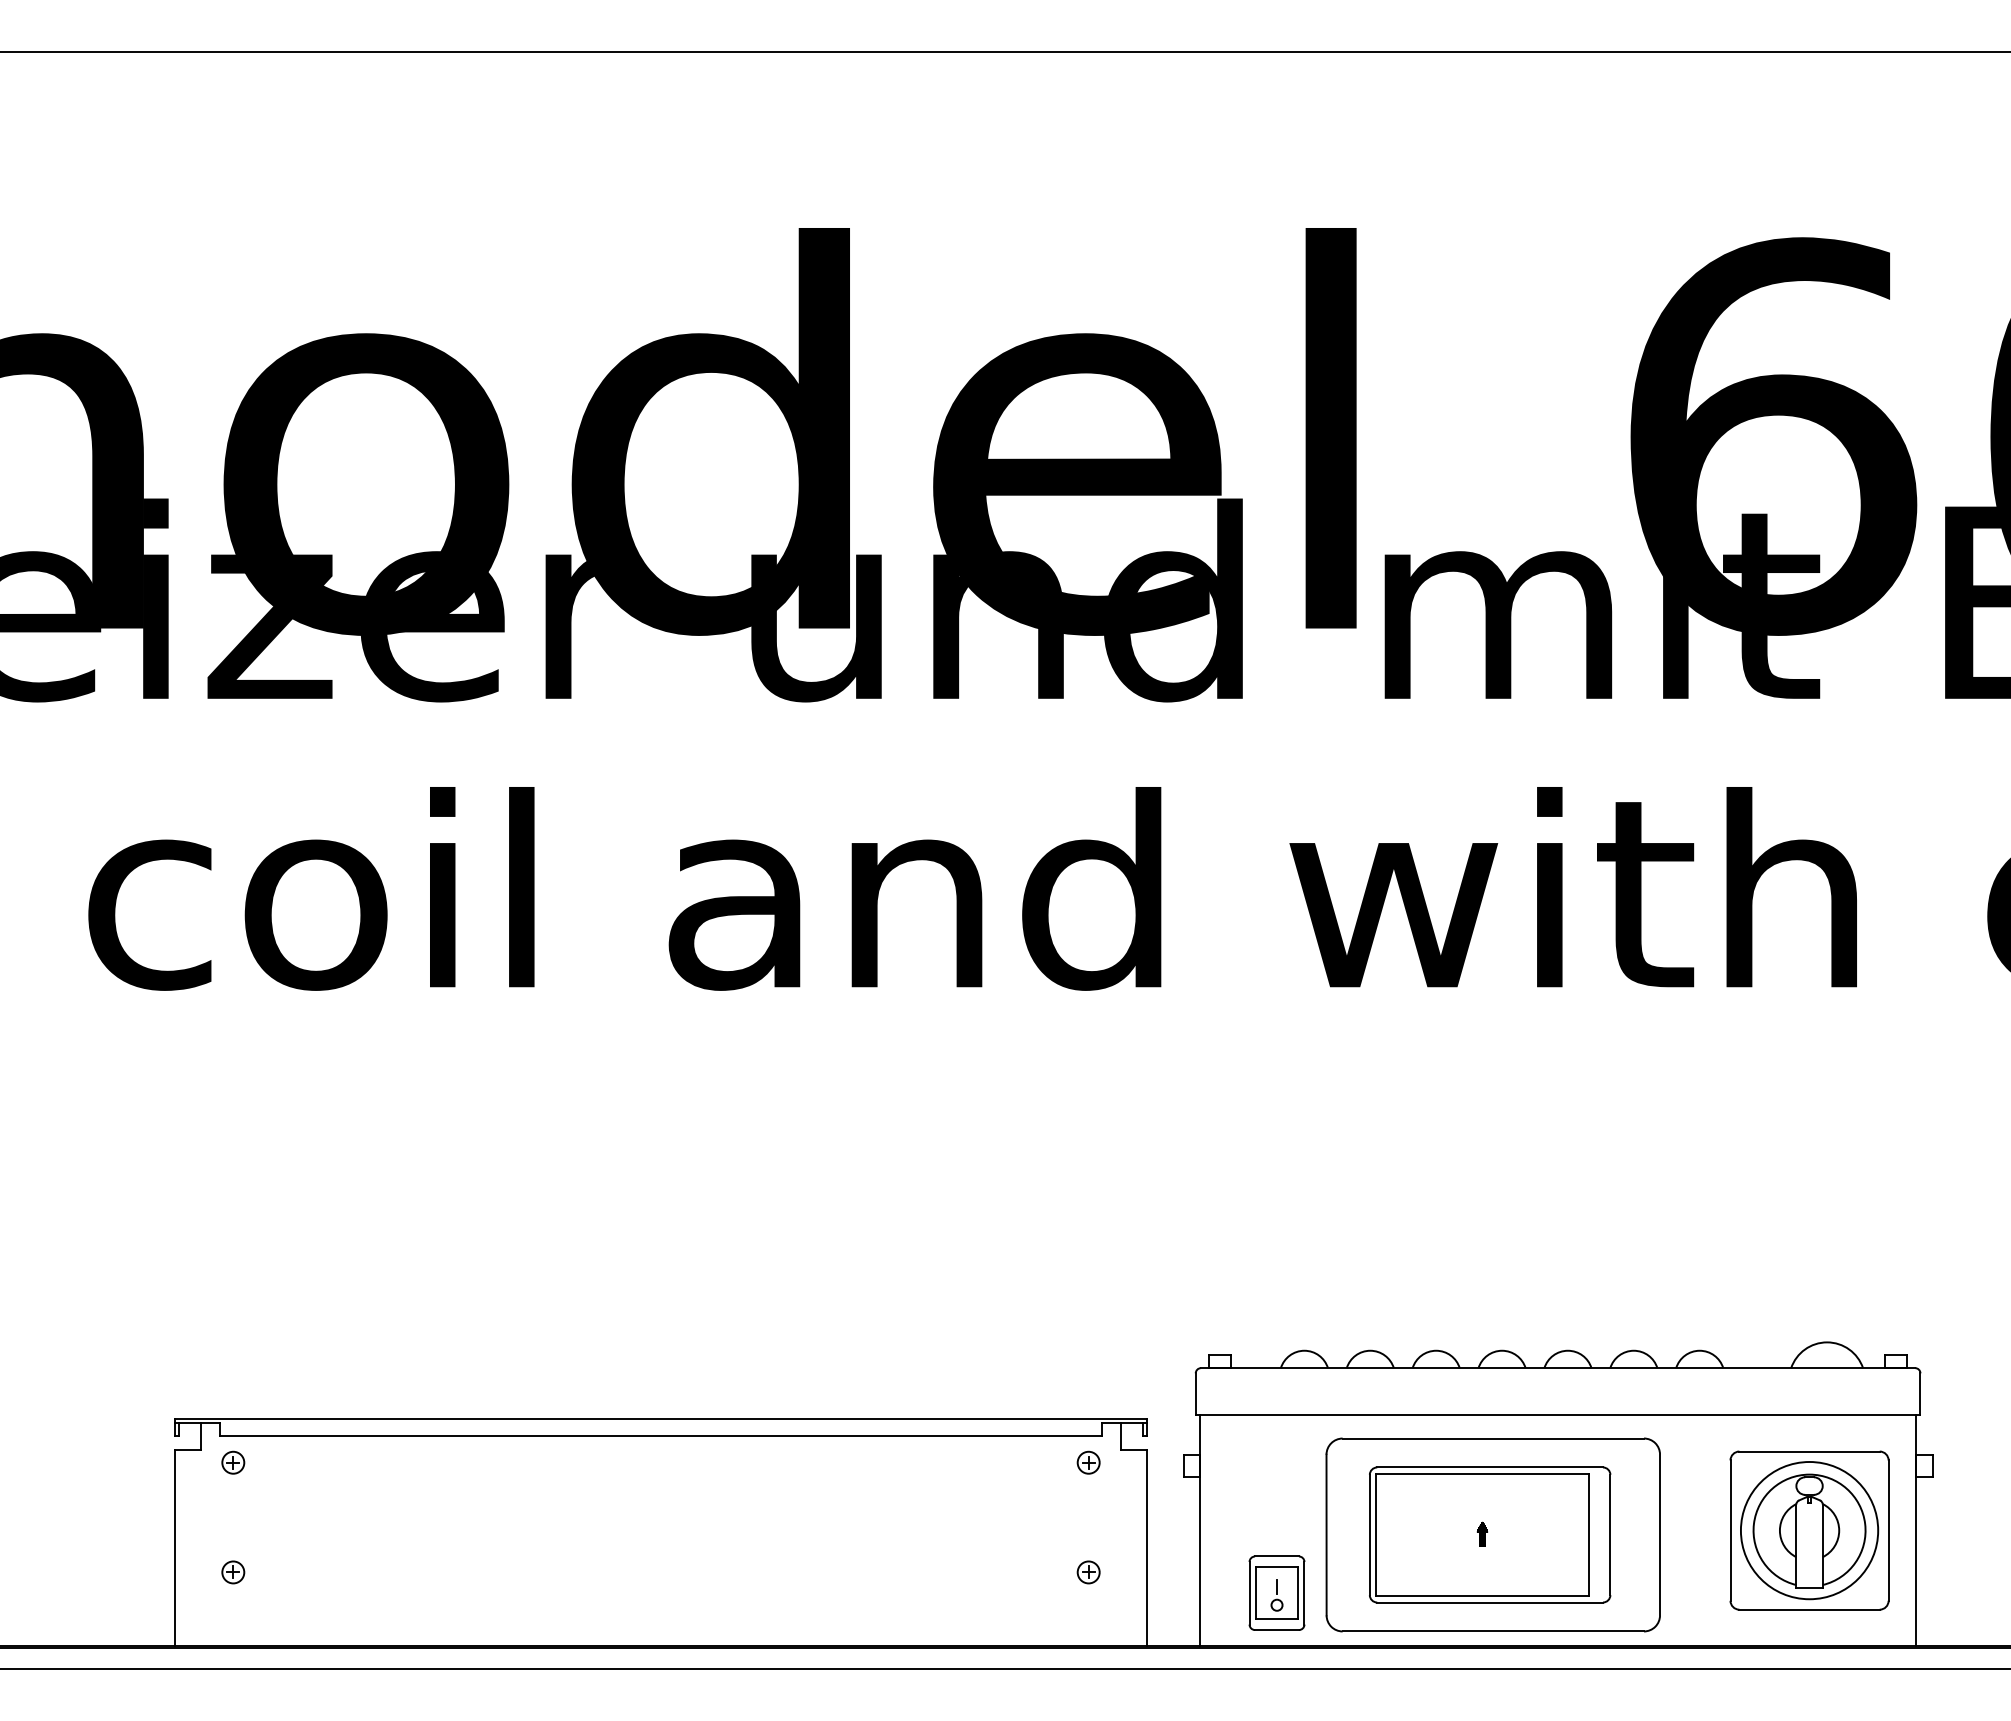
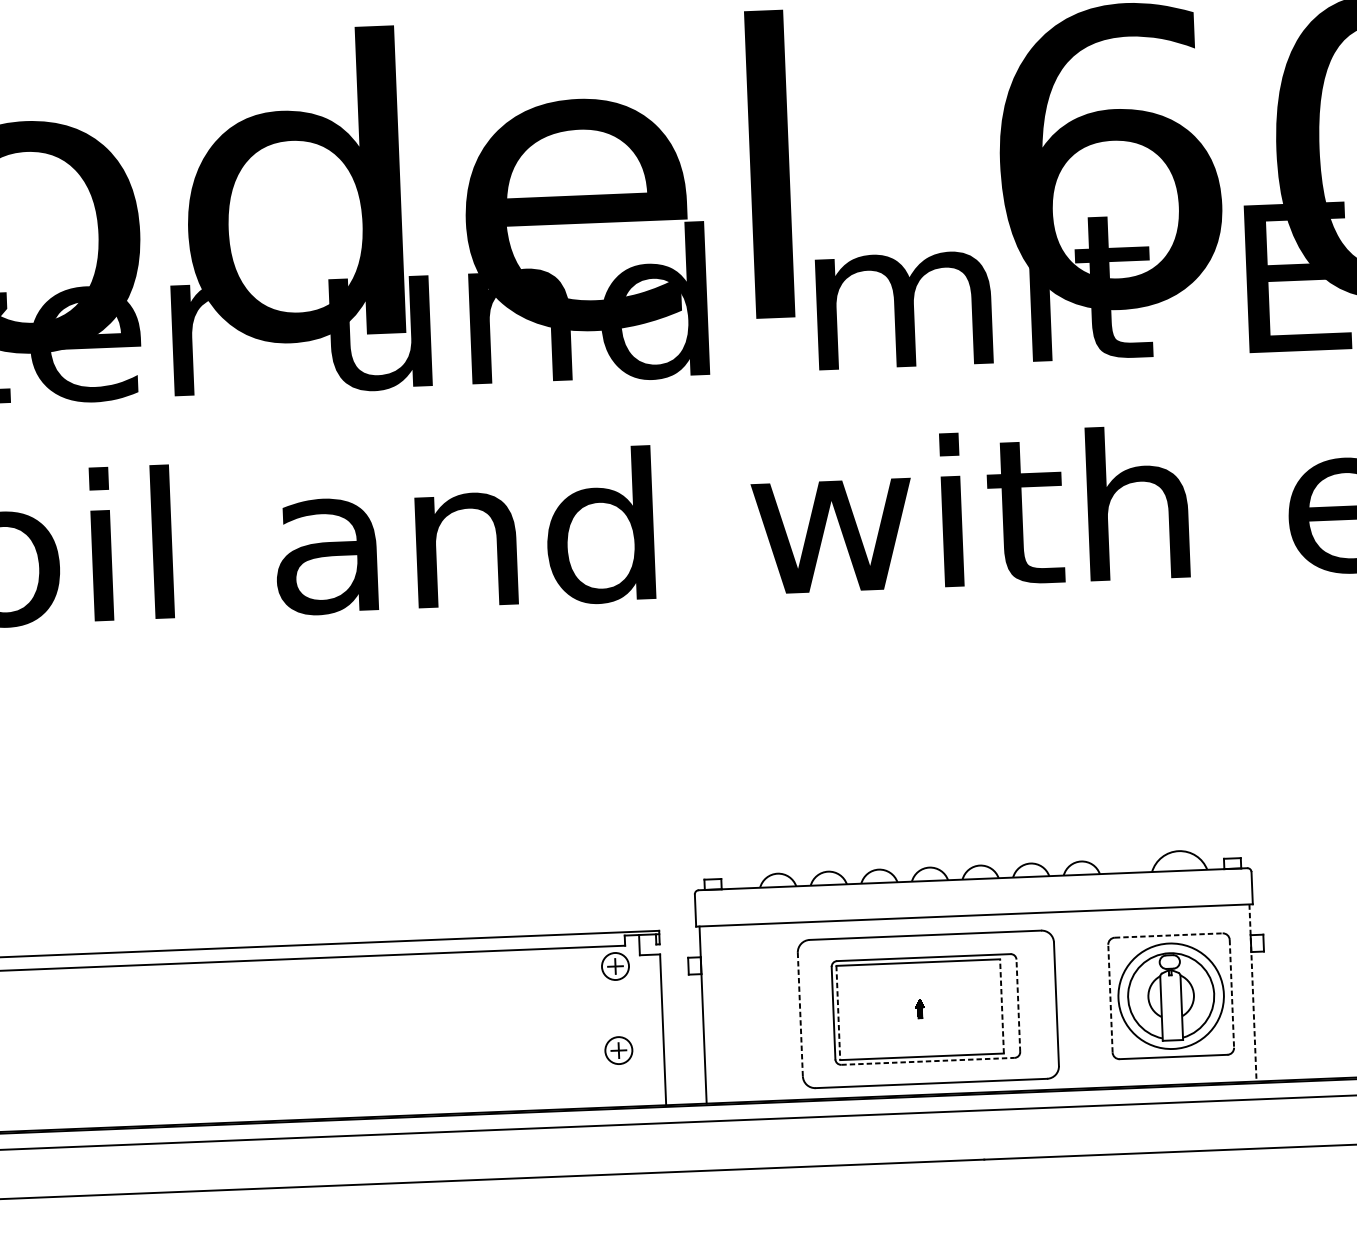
line: (1810, 1451) -> (1169, 935), solid -> dashed
part: (1088, 1462) -> (615, 966), size x1.6
line: (1730, 1530) -> (1110, 998), solid -> dashed
line: (1888, 1531) -> (1231, 994), solid -> dashed
line: (1916, 1531) -> (1253, 993), solid -> dashed
line: (1326, 1534) -> (800, 1014), solid -> dashed
line: (1589, 1534) -> (1002, 1006), solid -> dashed
line: (1610, 1534) -> (1018, 1005), solid -> dashed
line: (1376, 1535) -> (838, 1013), solid -> dashed
part: (1088, 1572) -> (618, 1050), size x1.6
part: (1276, 1592) -> (763, 1060), removed
line: (1490, 1602) -> (928, 1061), solid -> dashed

